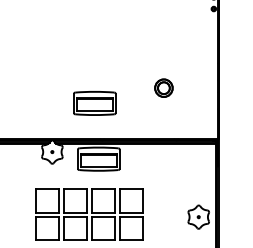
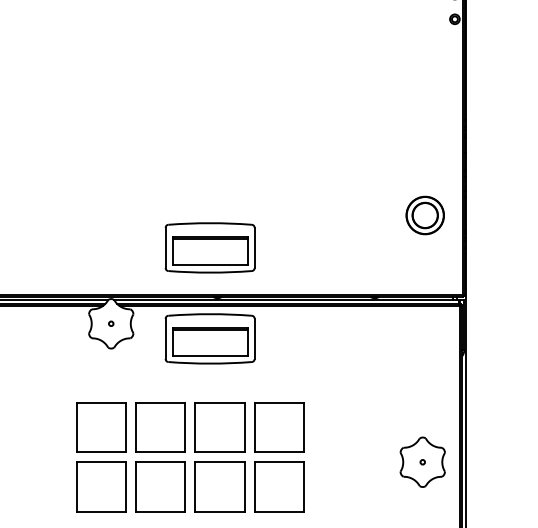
part: (163, 87) -> (424, 213), moved
part: (94, 103) -> (209, 248), moved

